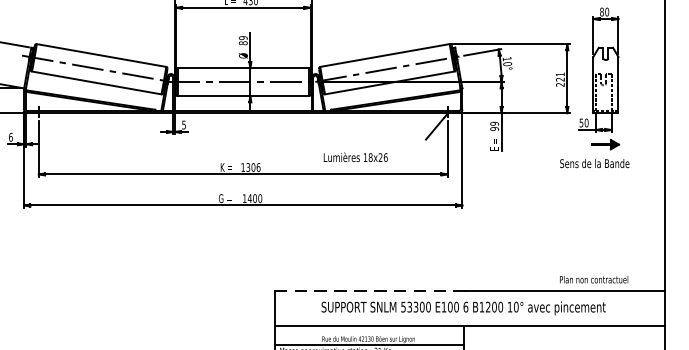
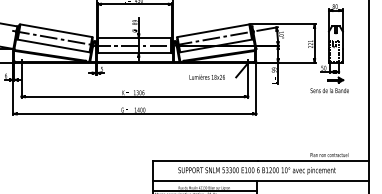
text: (354, 156) -> (206, 76), moved
line: (370, 291) -> (205, 161), dashed -> solid

